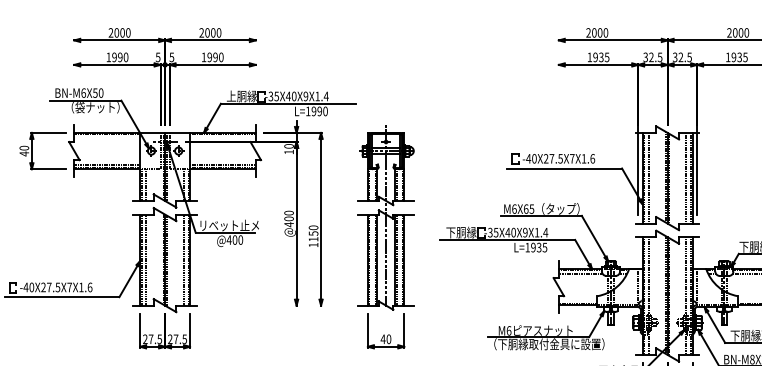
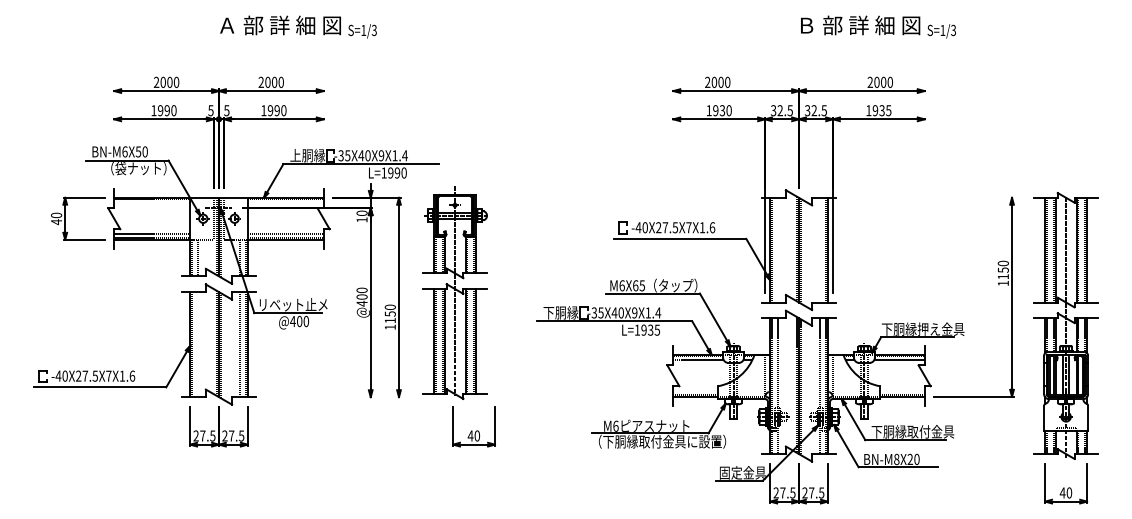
text: (606, 57) -> (728, 110), 1935 -> 1930
line: (649, 177) -> (777, 249), removed
line: (686, 177) -> (820, 249), removed
part: (385, 217) -> (454, 292), moved
line: (146, 260) -> (197, 344), removed

